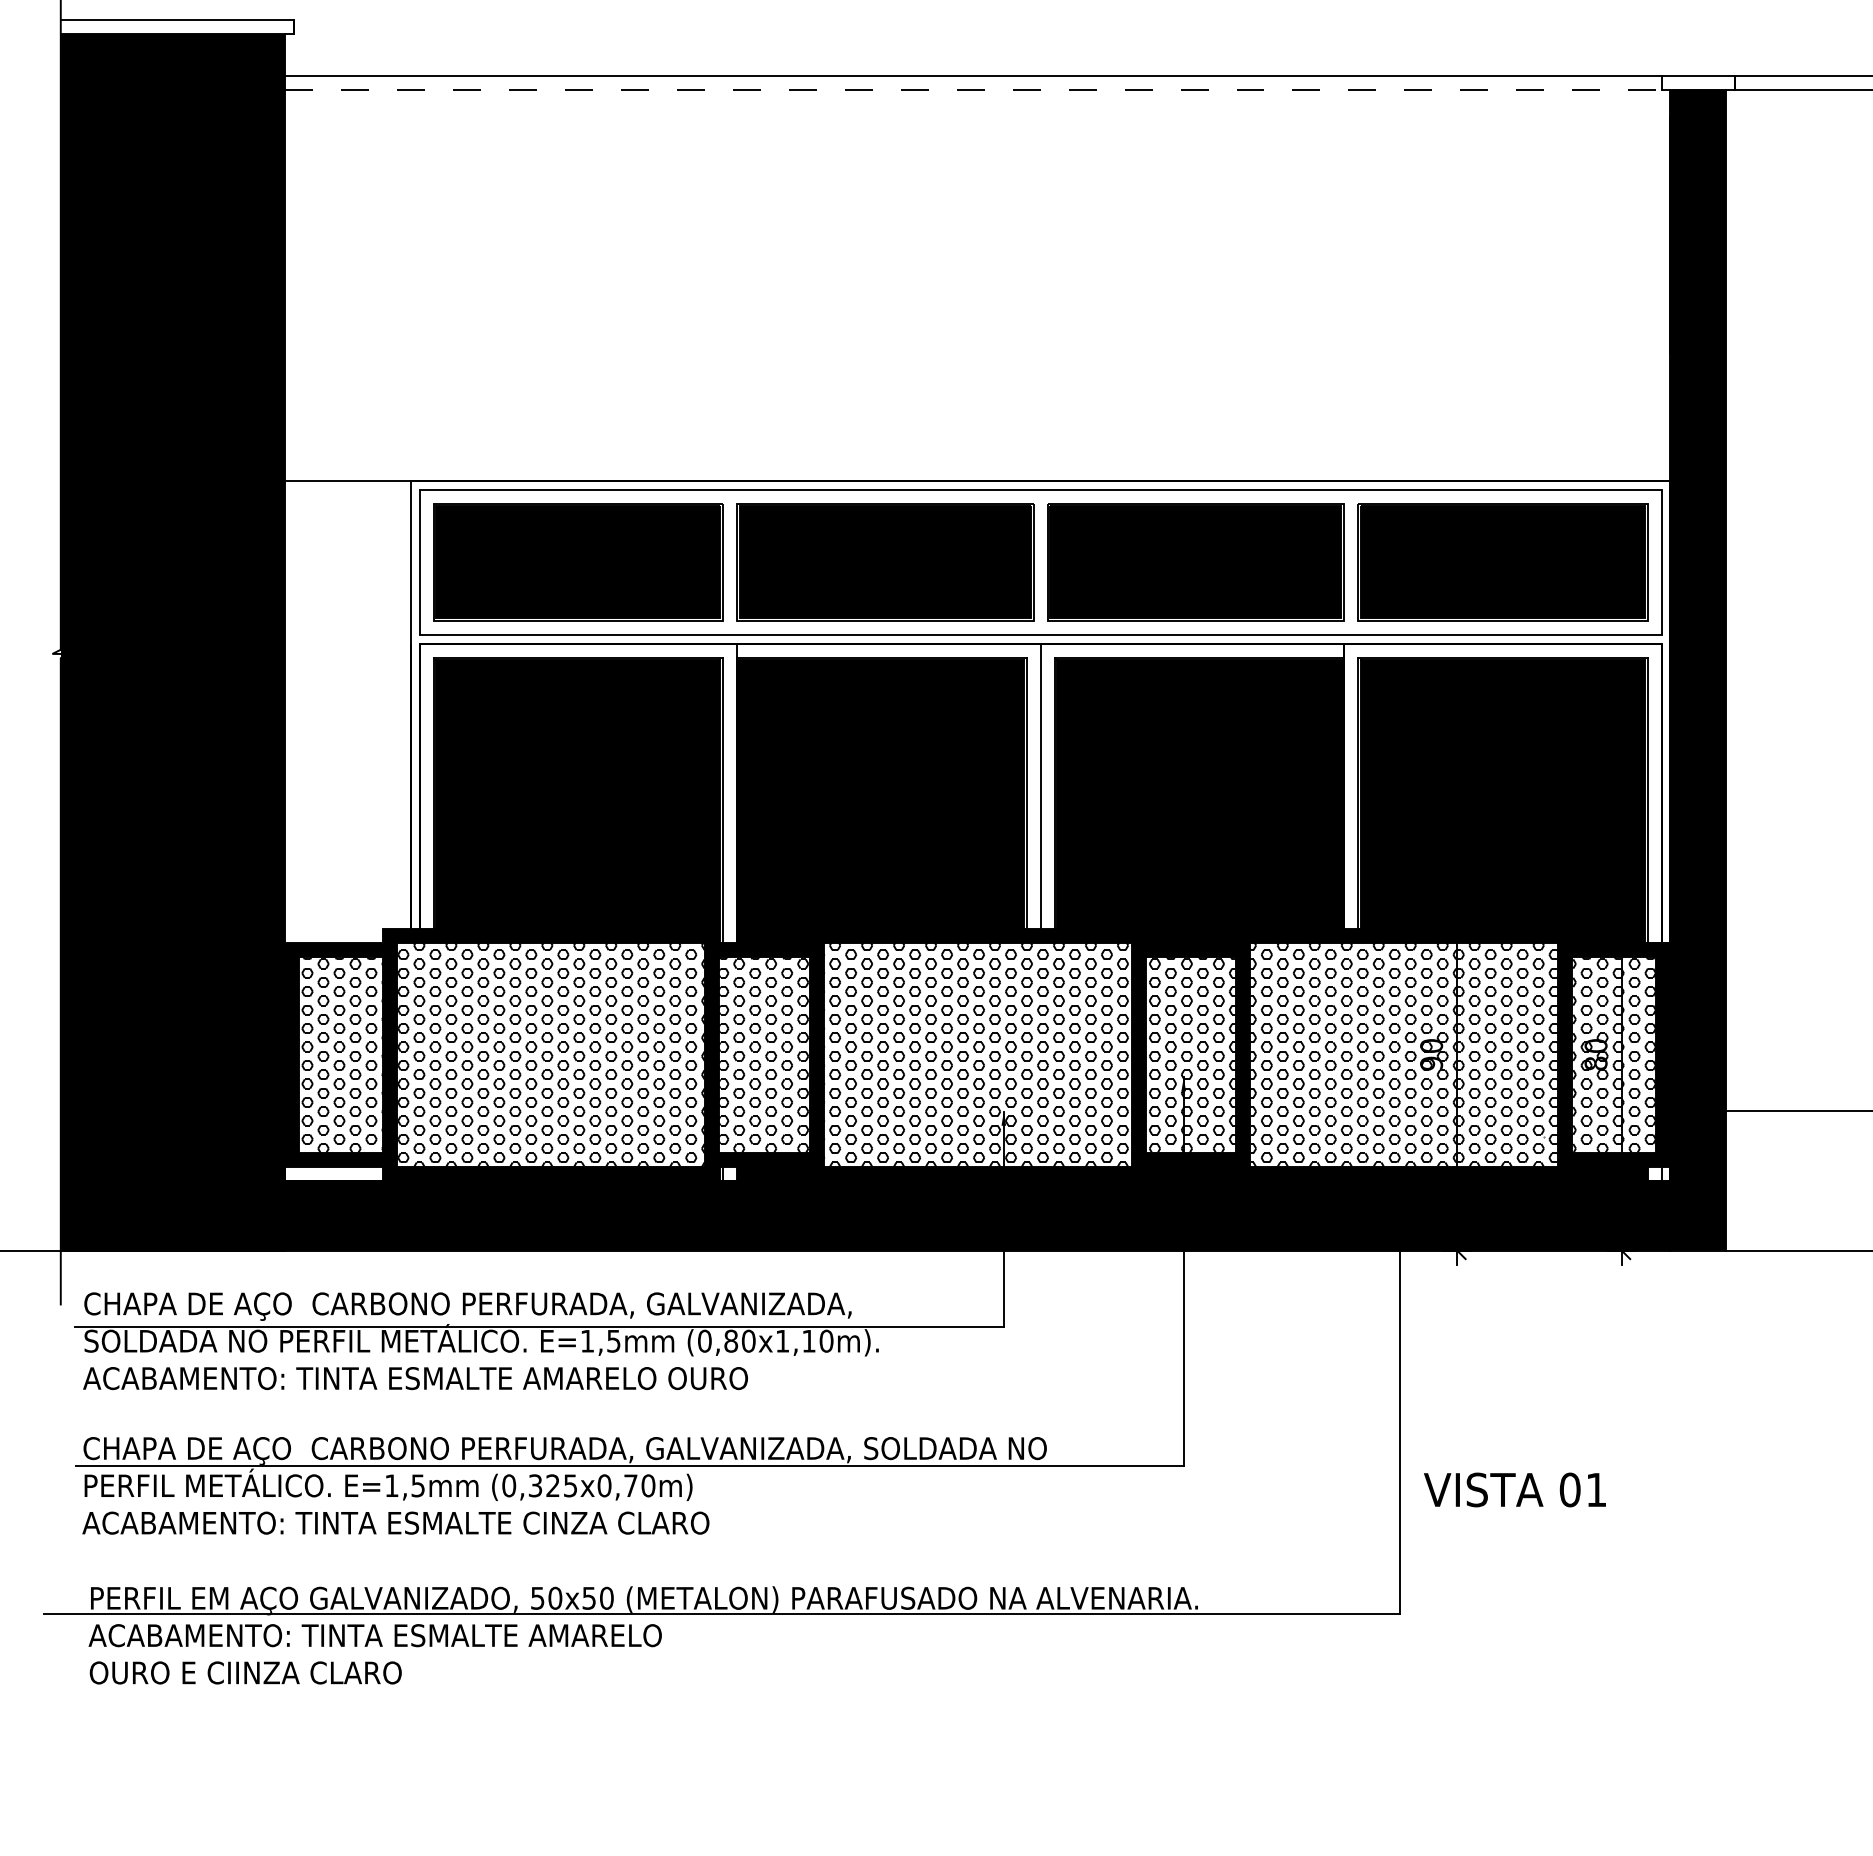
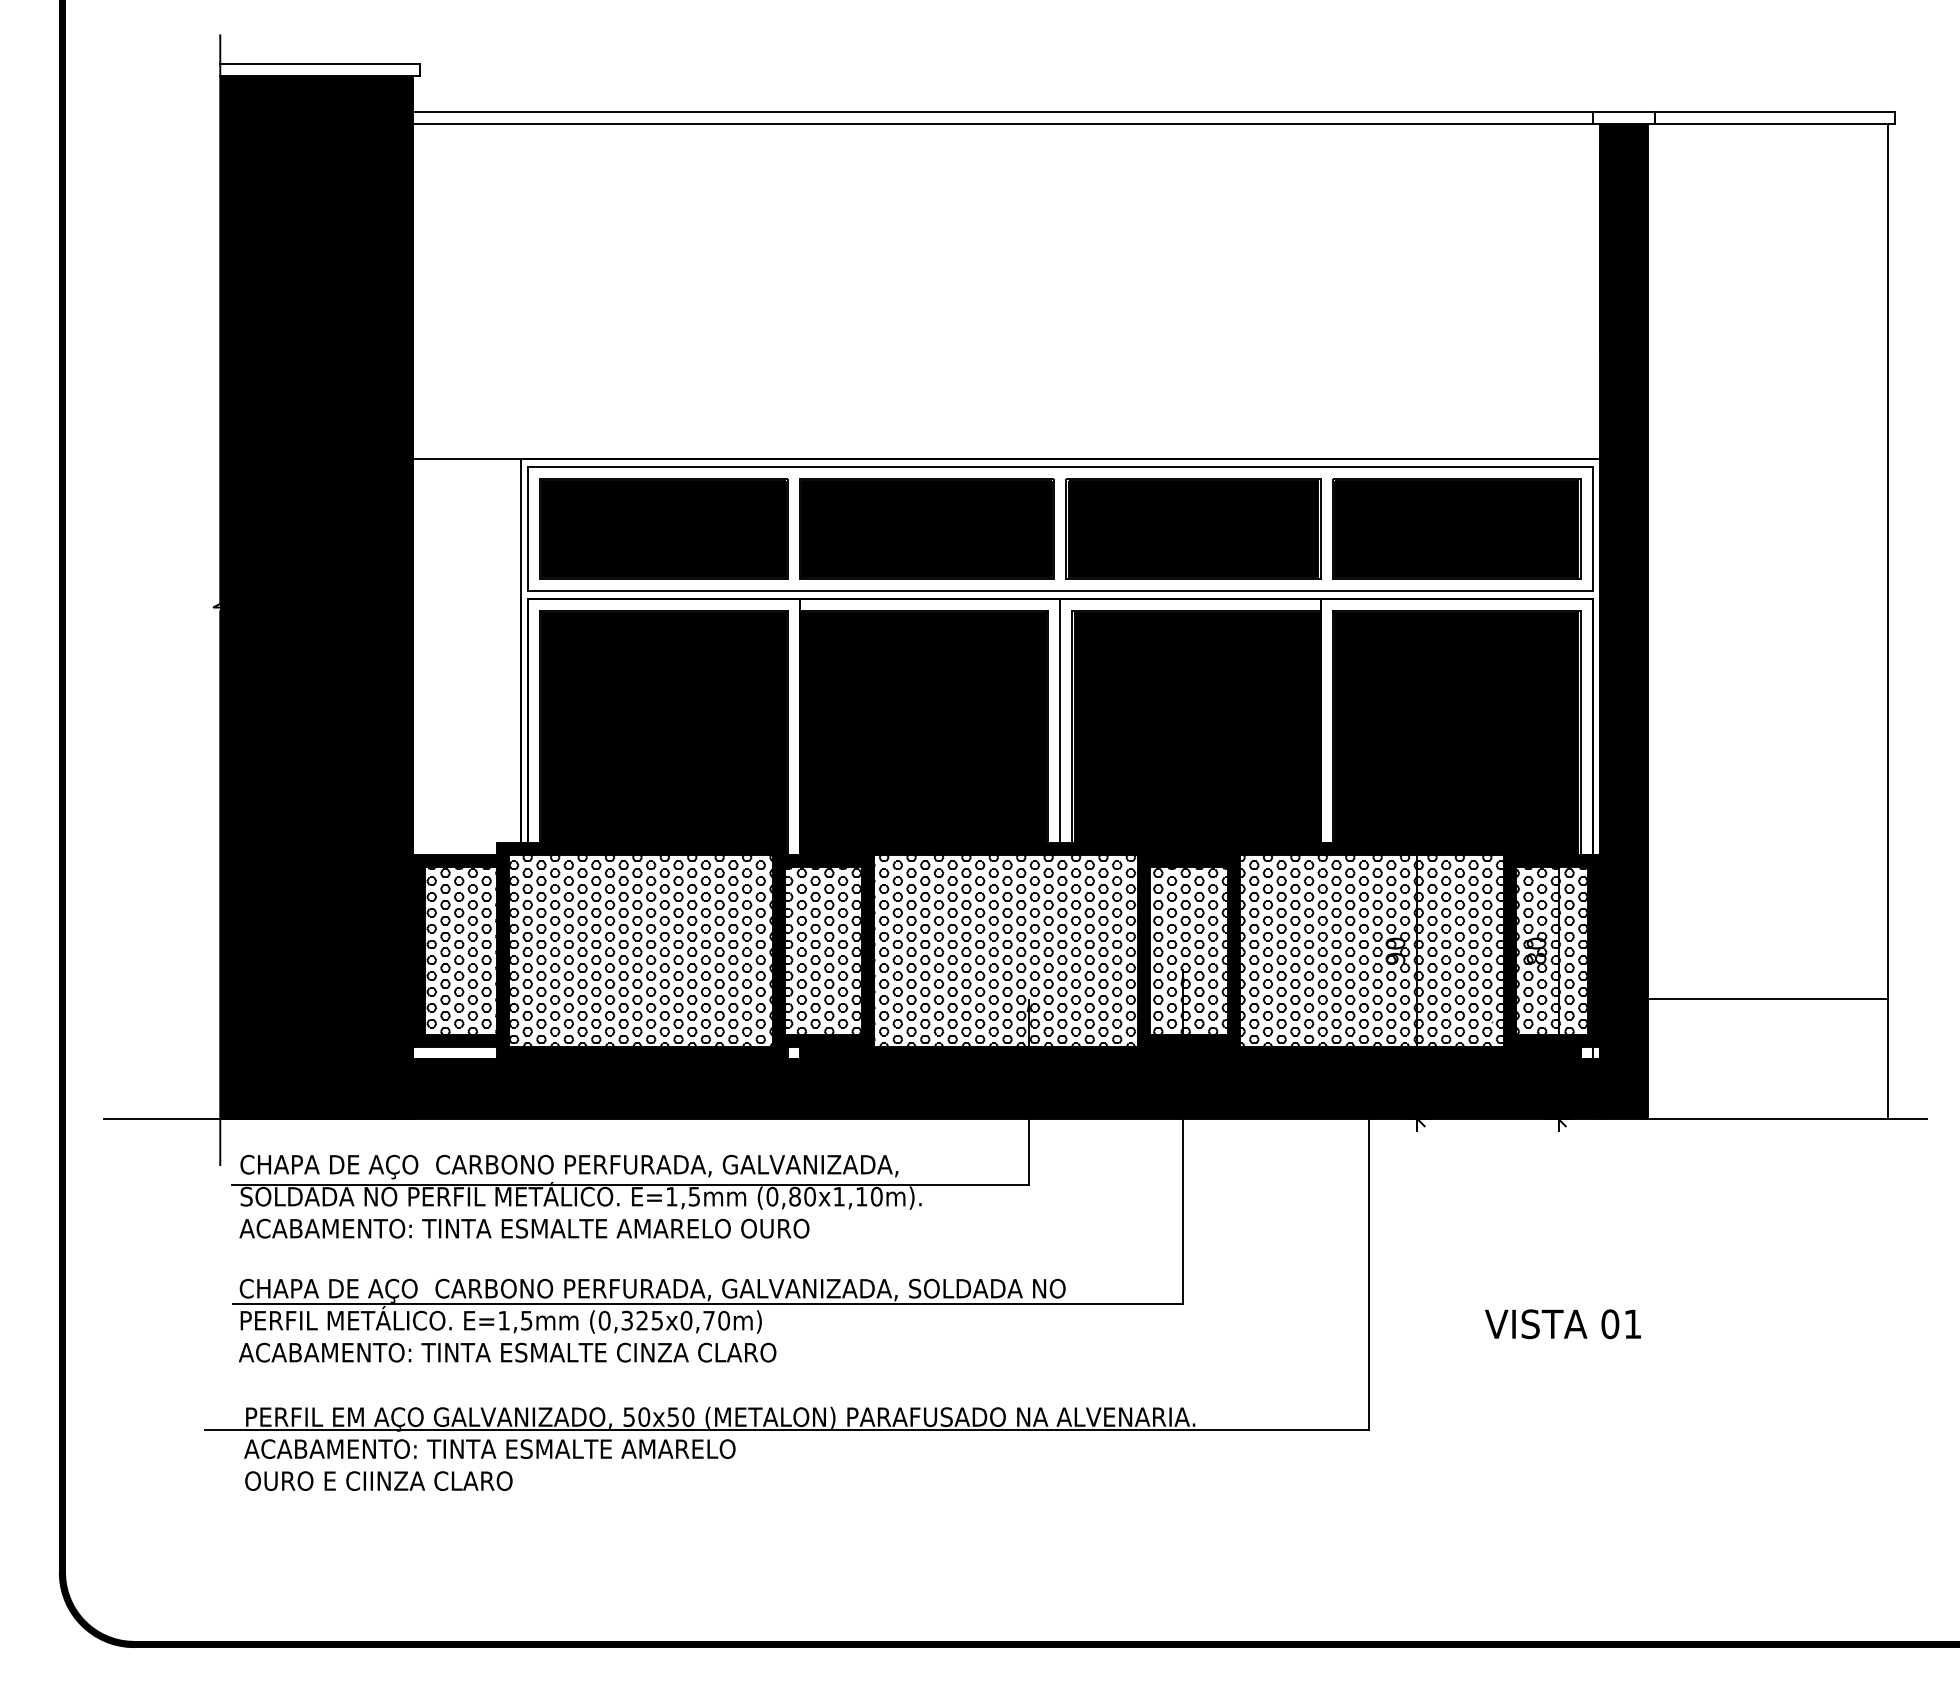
line: (974, 89) -> (1003, 123), dashed -> solid
text: (1514, 1490) -> (1562, 1324), moved

